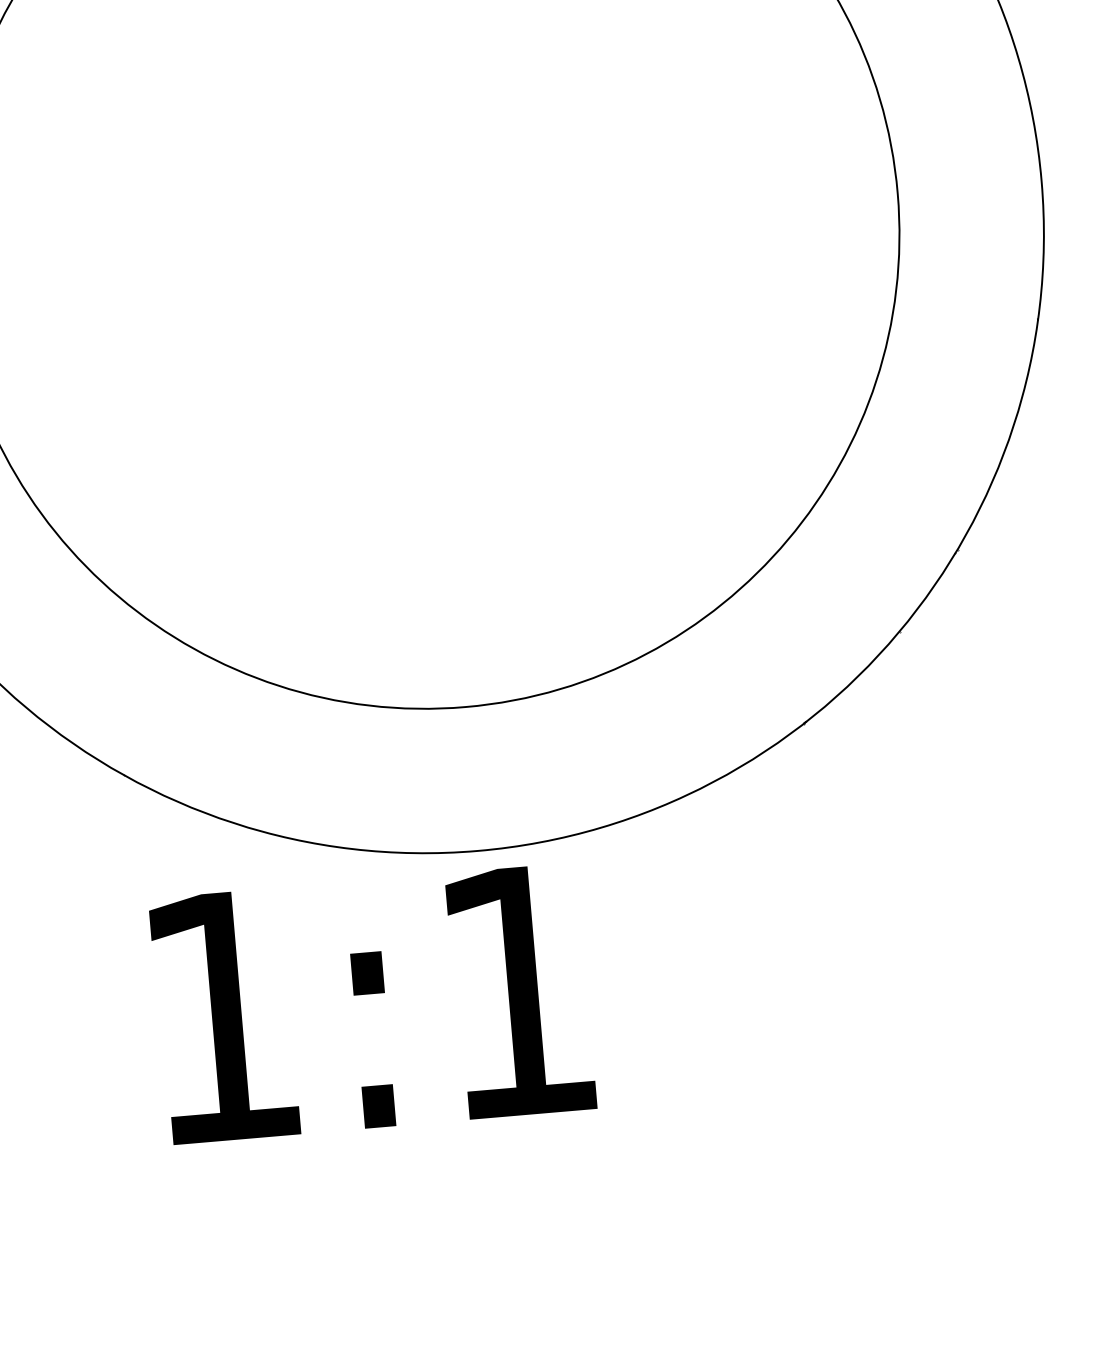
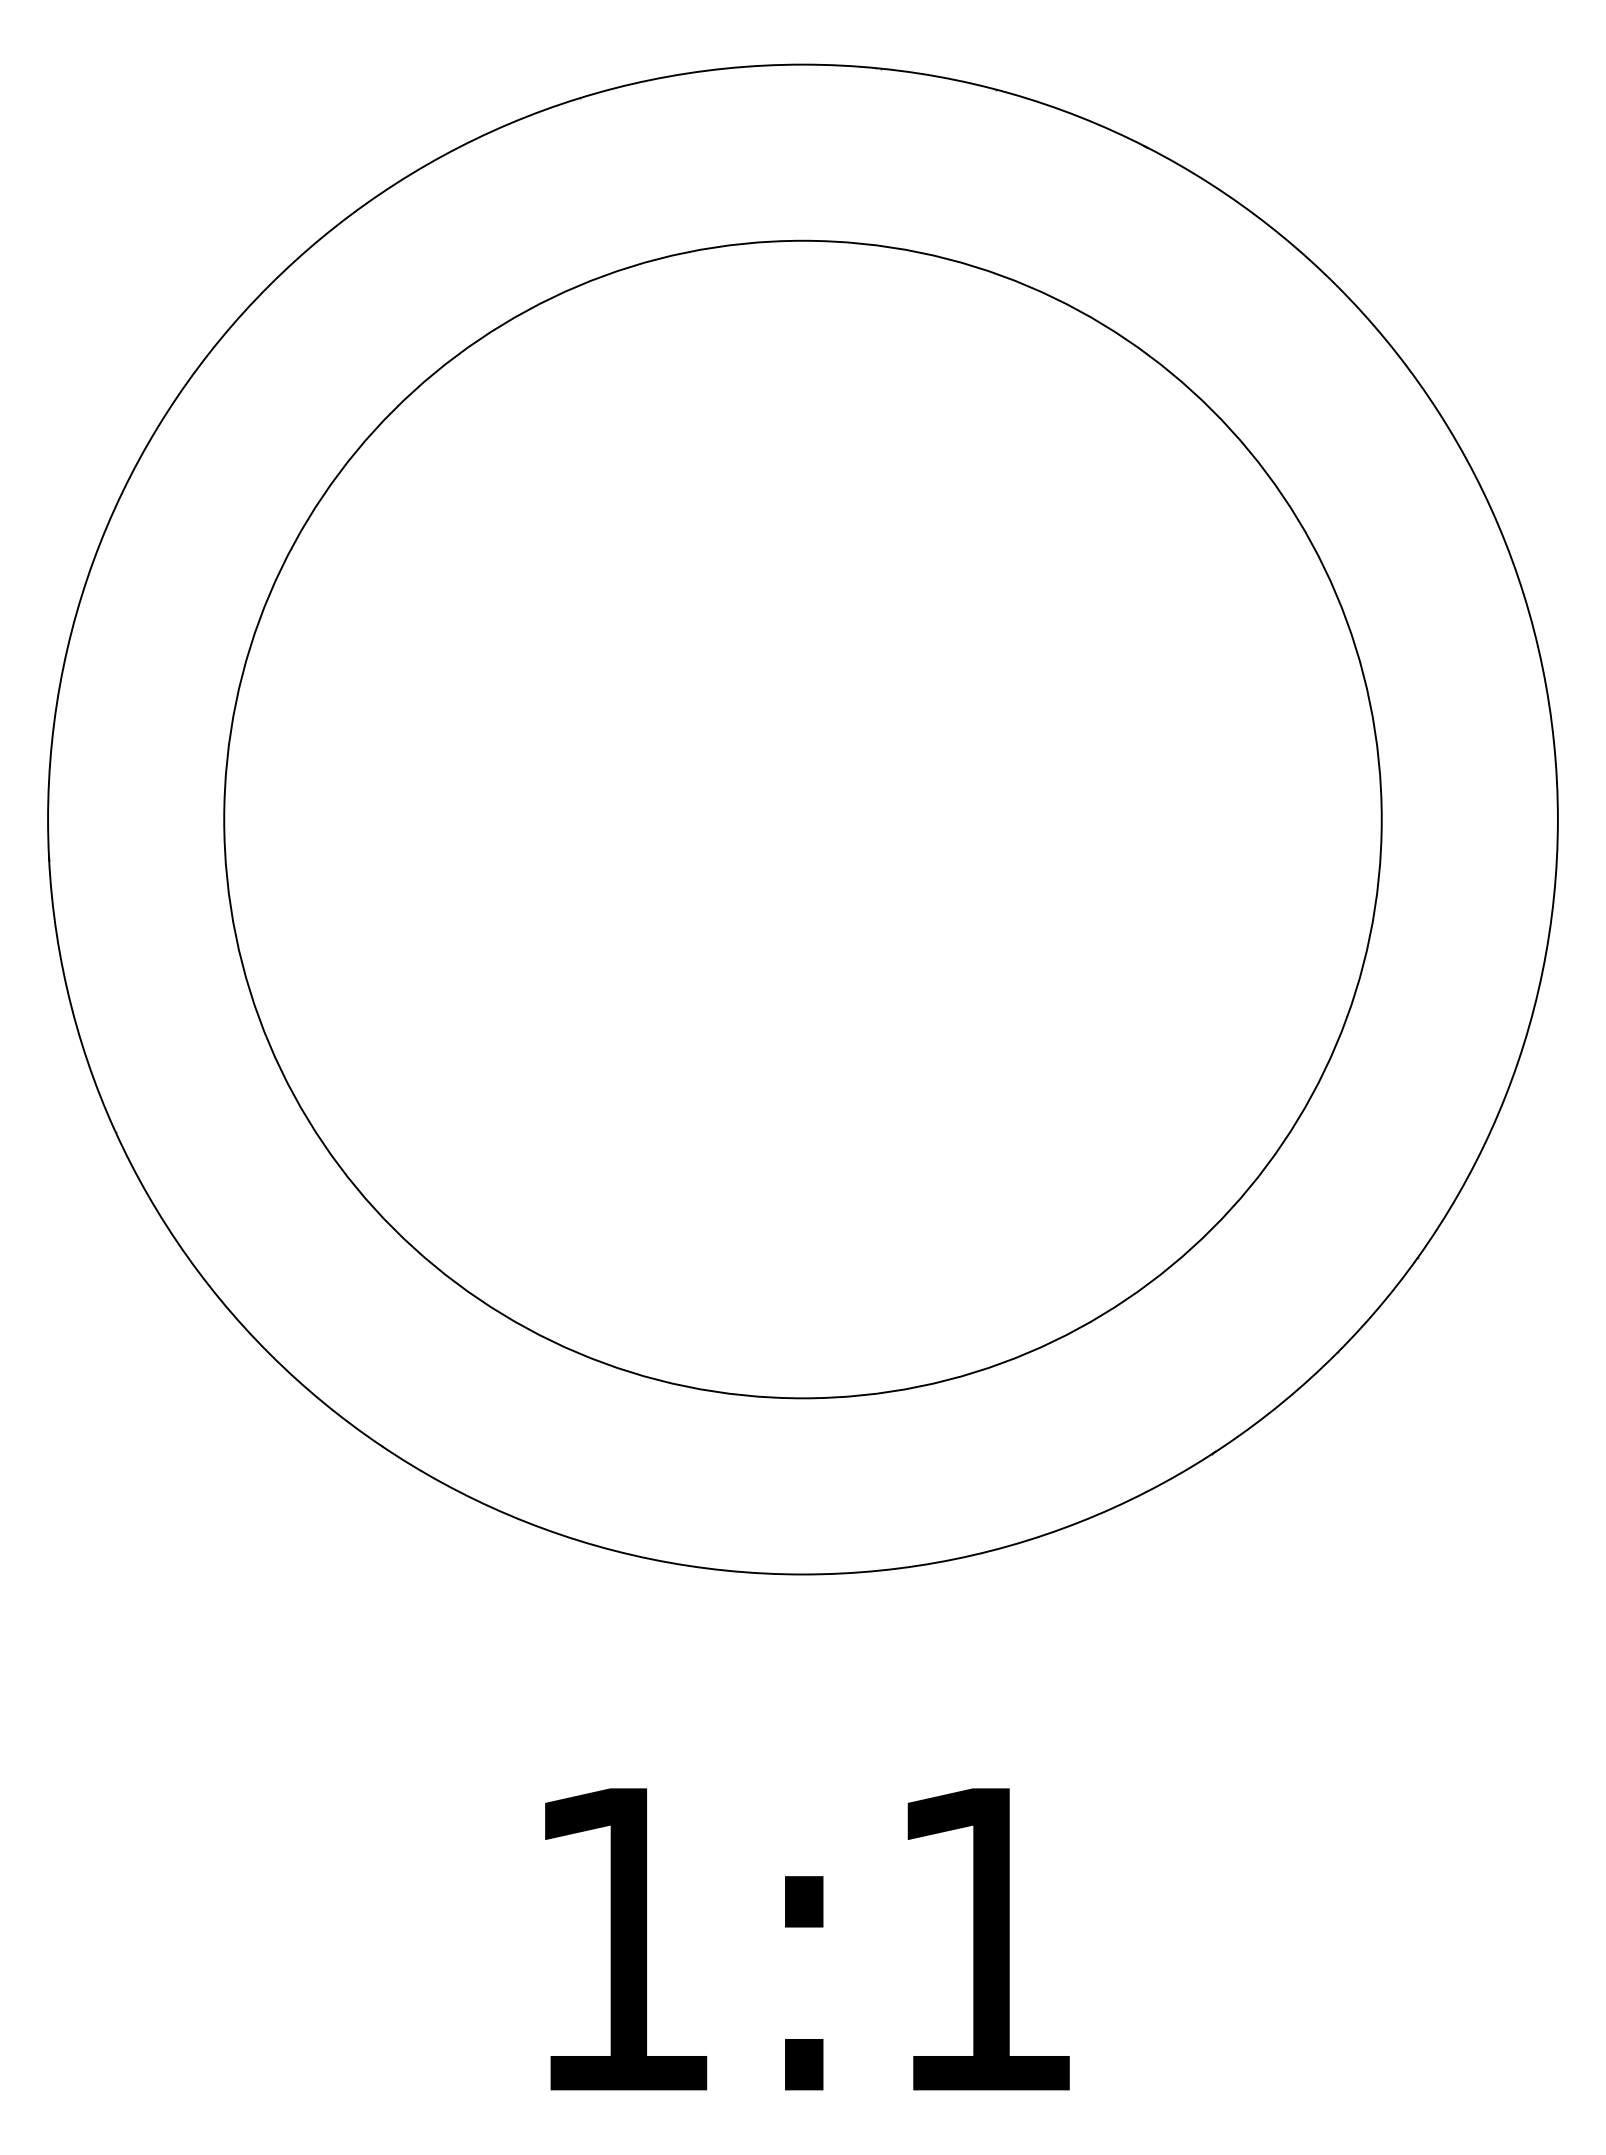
text: (372, 1003) -> (807, 1939), moved

